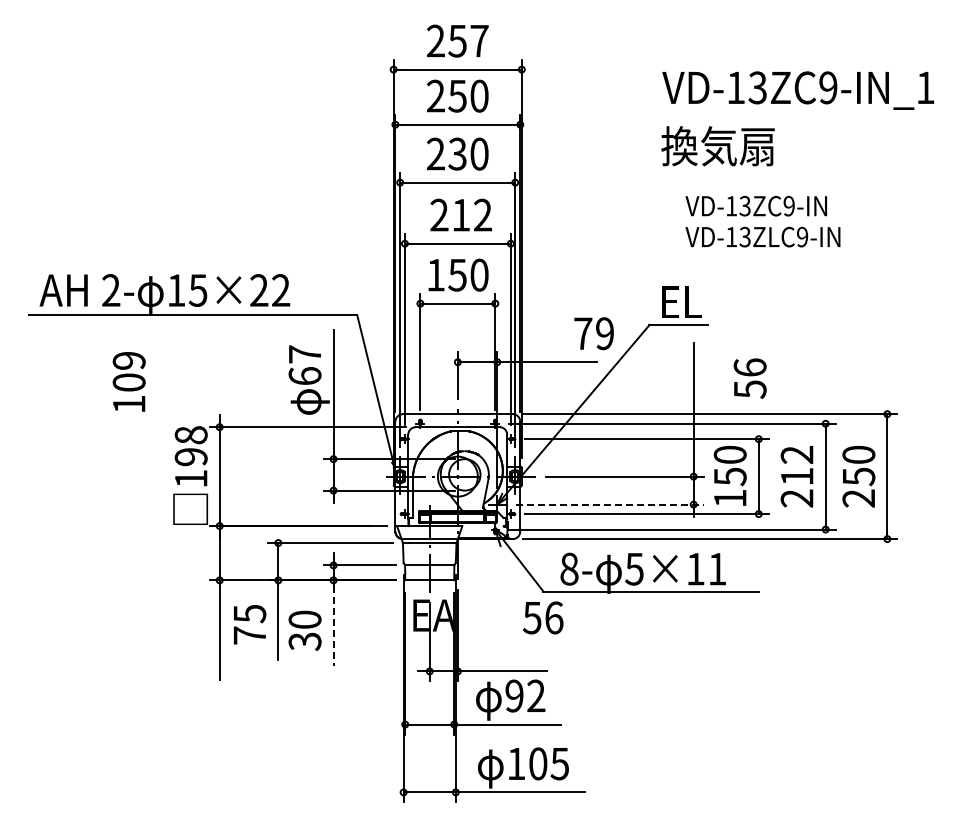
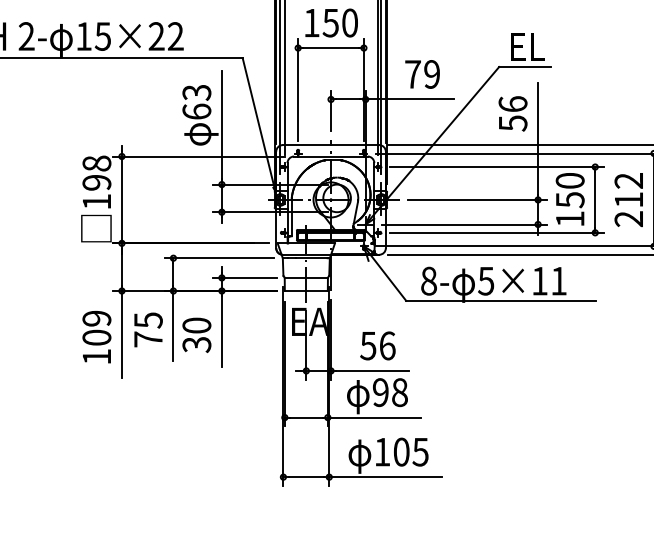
text: (593, 333) -> (422, 74), moved
text: (304, 354) -> (196, 92), 67 -> 63
text: (749, 378) -> (512, 113), moved
text: (128, 381) -> (96, 336), moved
line: (609, 504) -> (464, 224), dashed -> solid
text: (543, 617) -> (378, 345), moved
line: (333, 626) -> (221, 331), dashed -> solid
text: (536, 695) -> (400, 392), 92 -> 98

